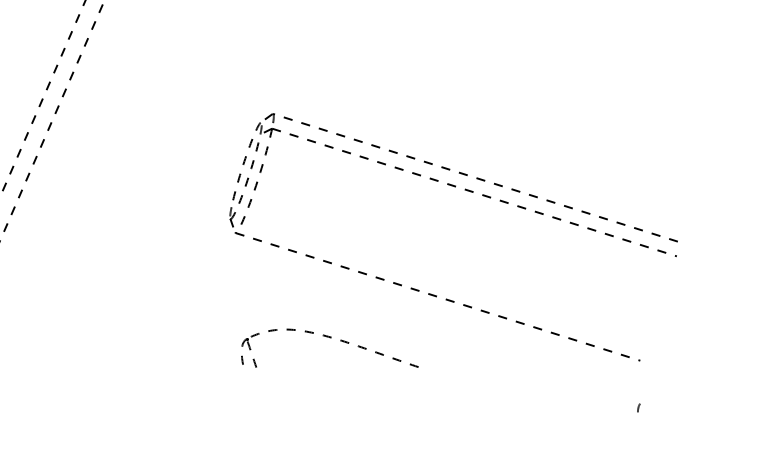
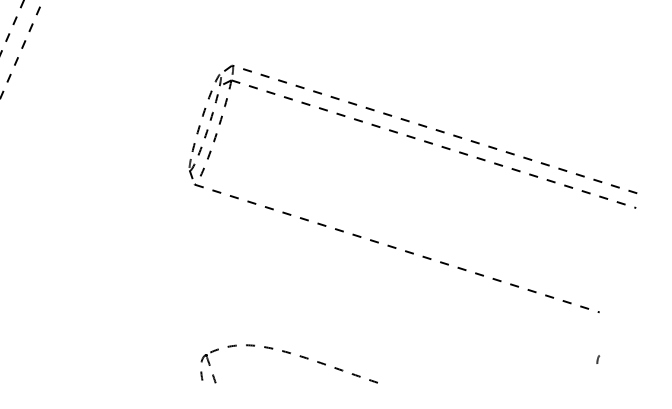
part: (330, 338) -> (289, 354), moved

